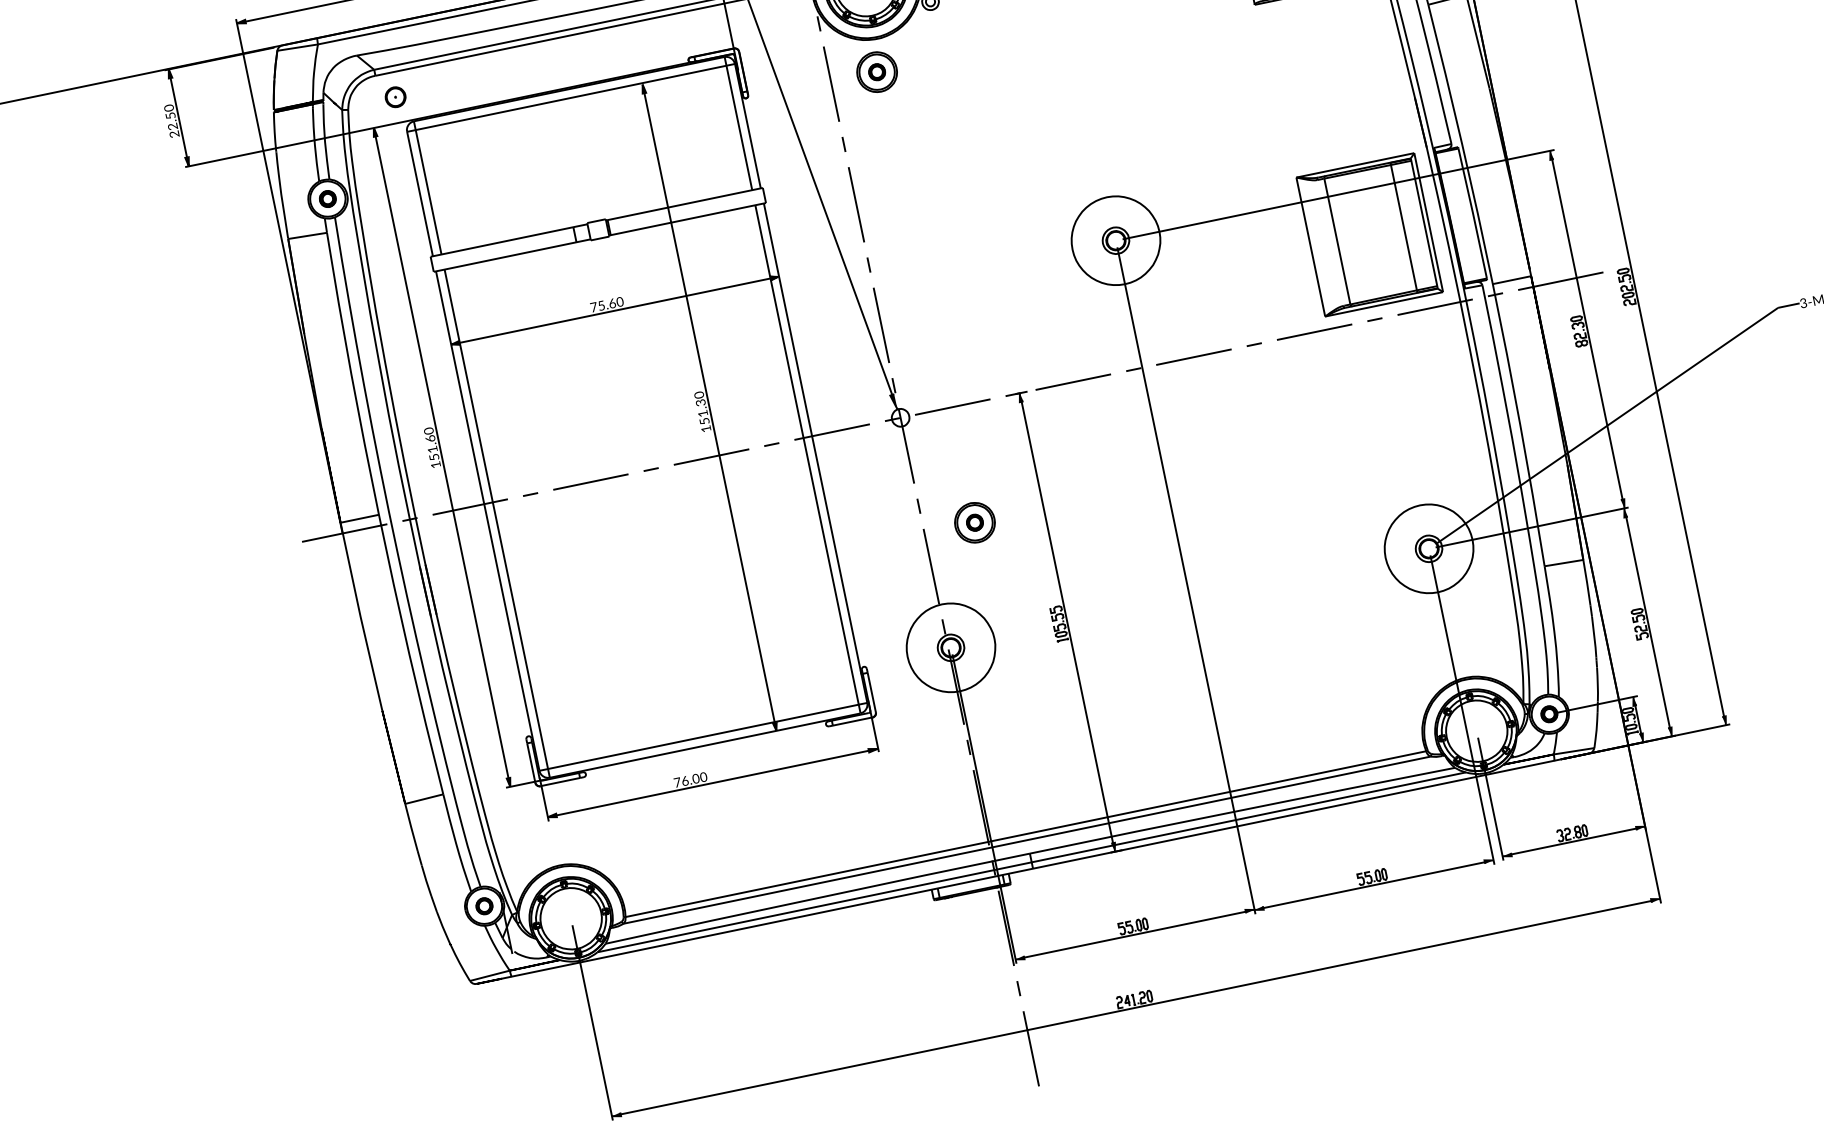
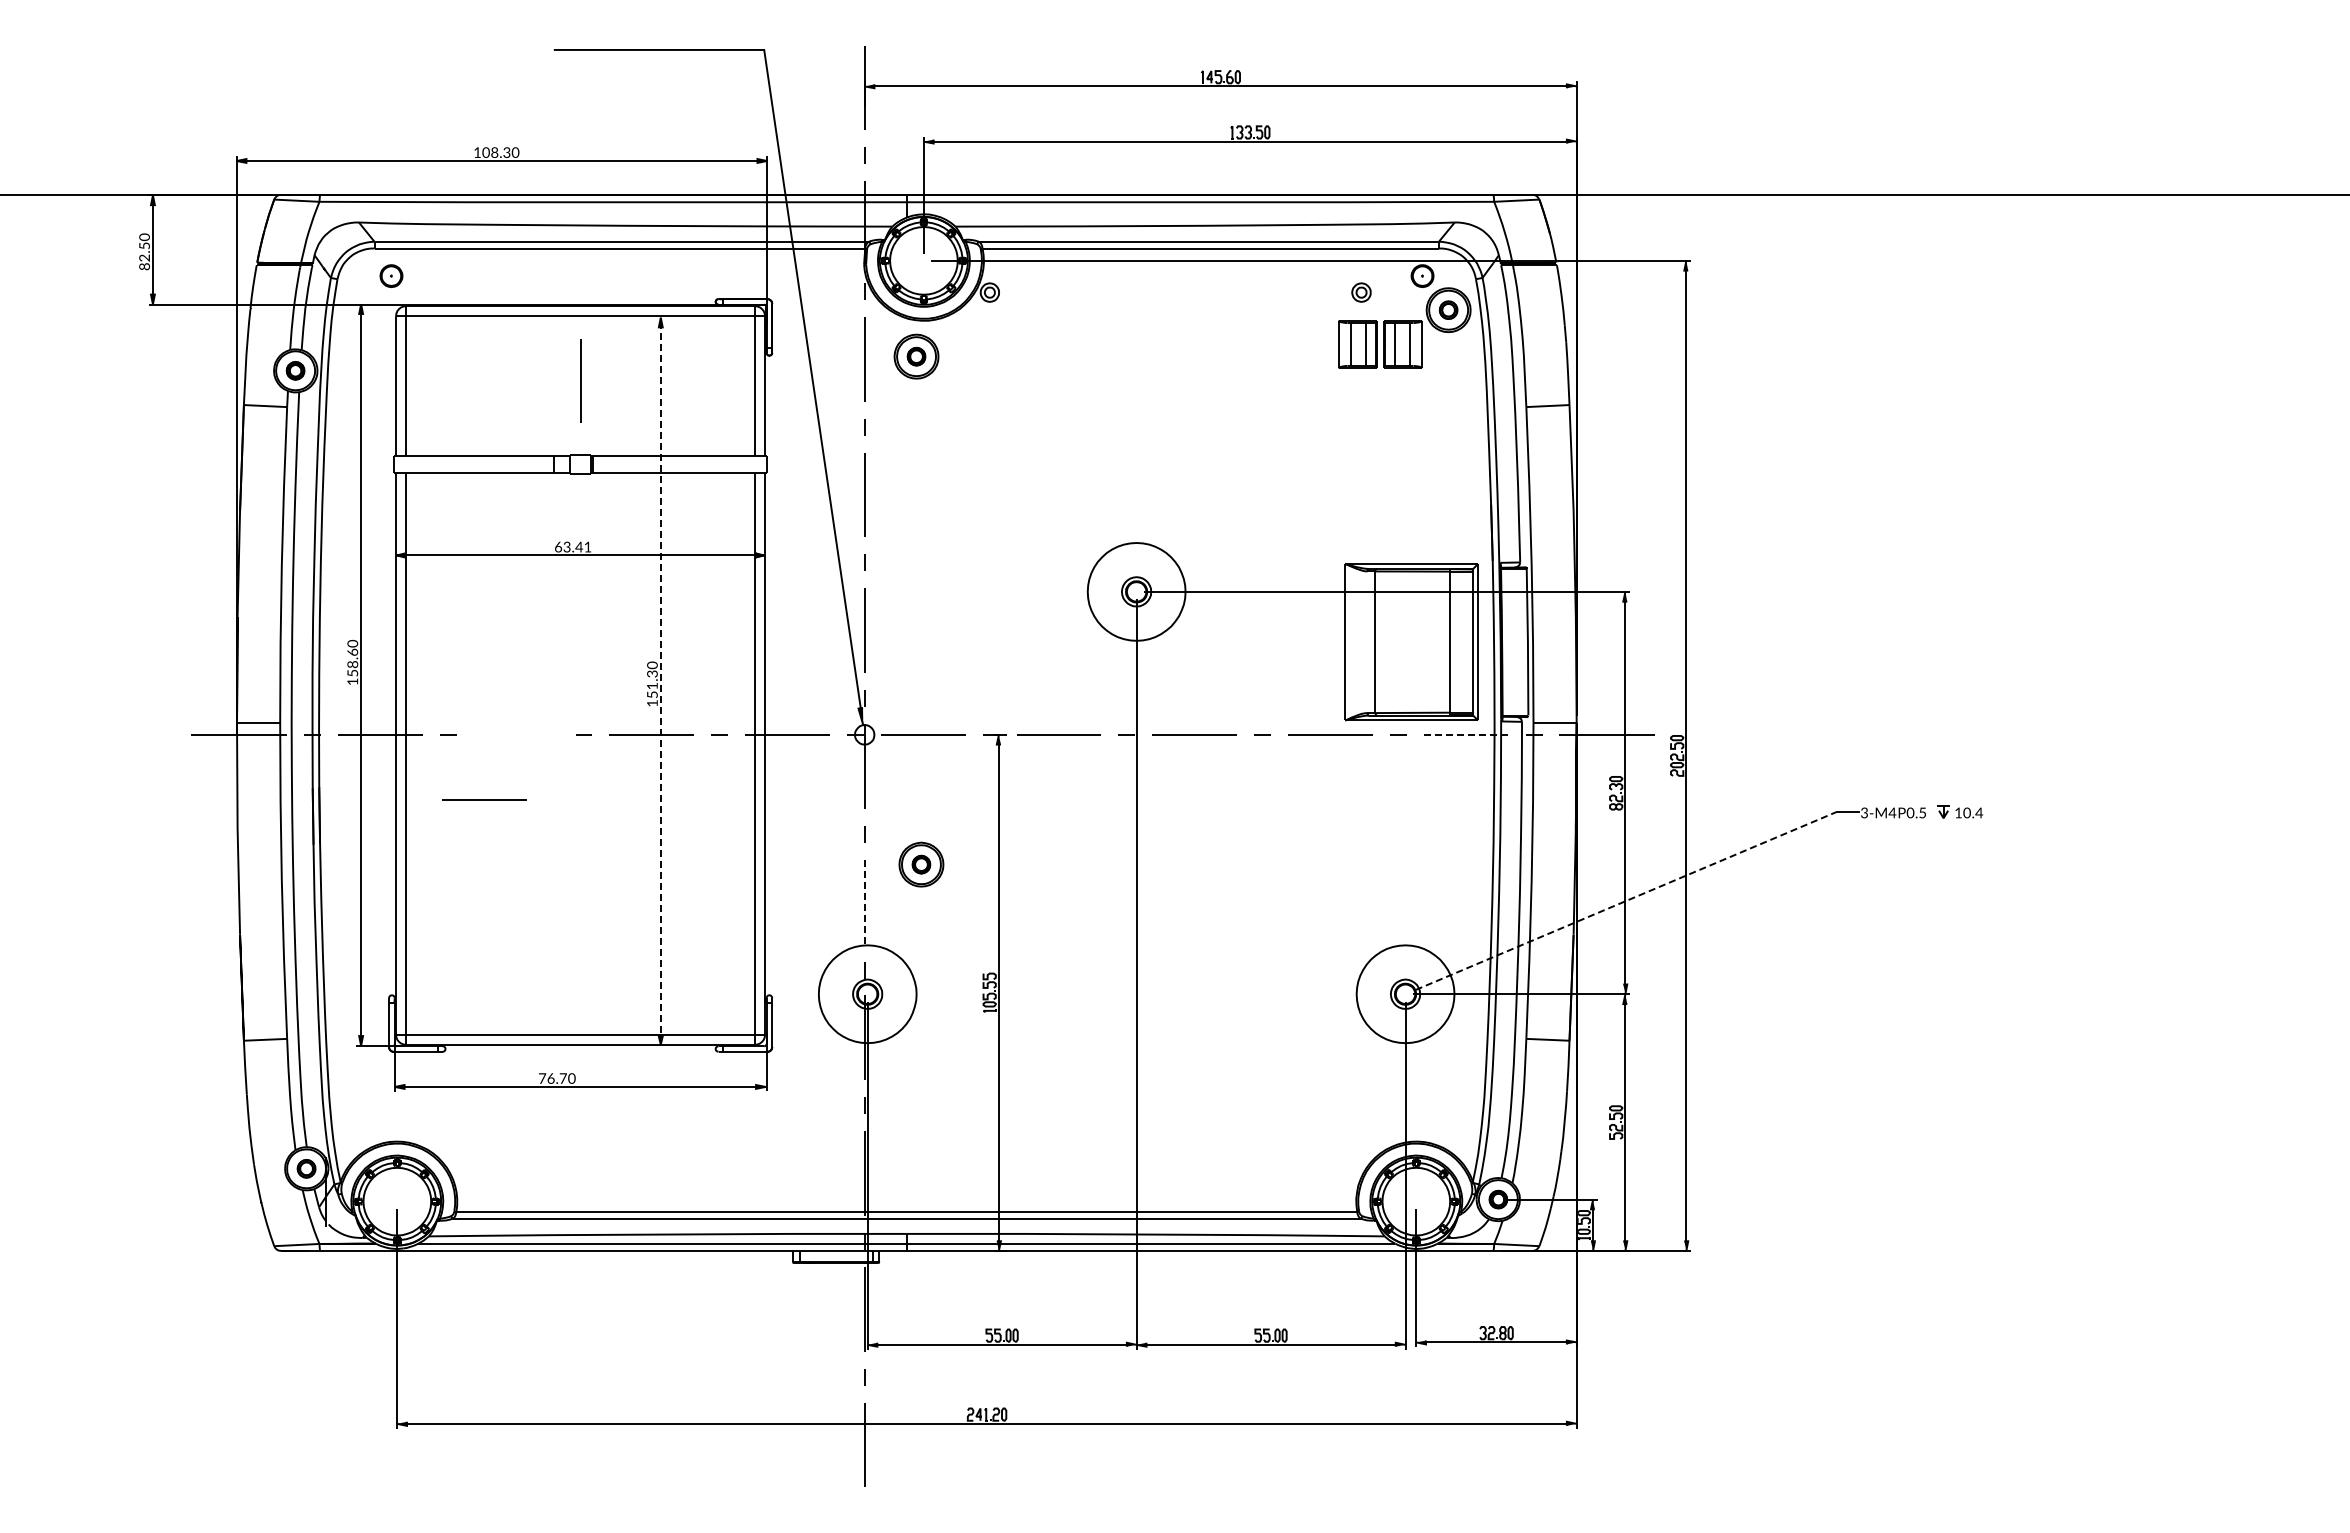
text: (174, 134) -> (144, 266), 22.50 -> 82.50
line: (582, 155) -> (580, 380), added
text: (607, 304) -> (573, 546), 75.60 -> 63.41
line: (1435, 306) -> (1466, 734), solid -> dashed
line: (709, 407) -> (660, 680), solid -> dashed
line: (1608, 424) -> (1626, 900), solid -> dashed
text: (432, 449) -> (352, 664), 151.60 -> 158.60
line: (591, 481) -> (484, 799), moved
line: (931, 566) -> (864, 902), solid -> dashed
text: (696, 778) -> (563, 1078), 76.00 -> 76.70

